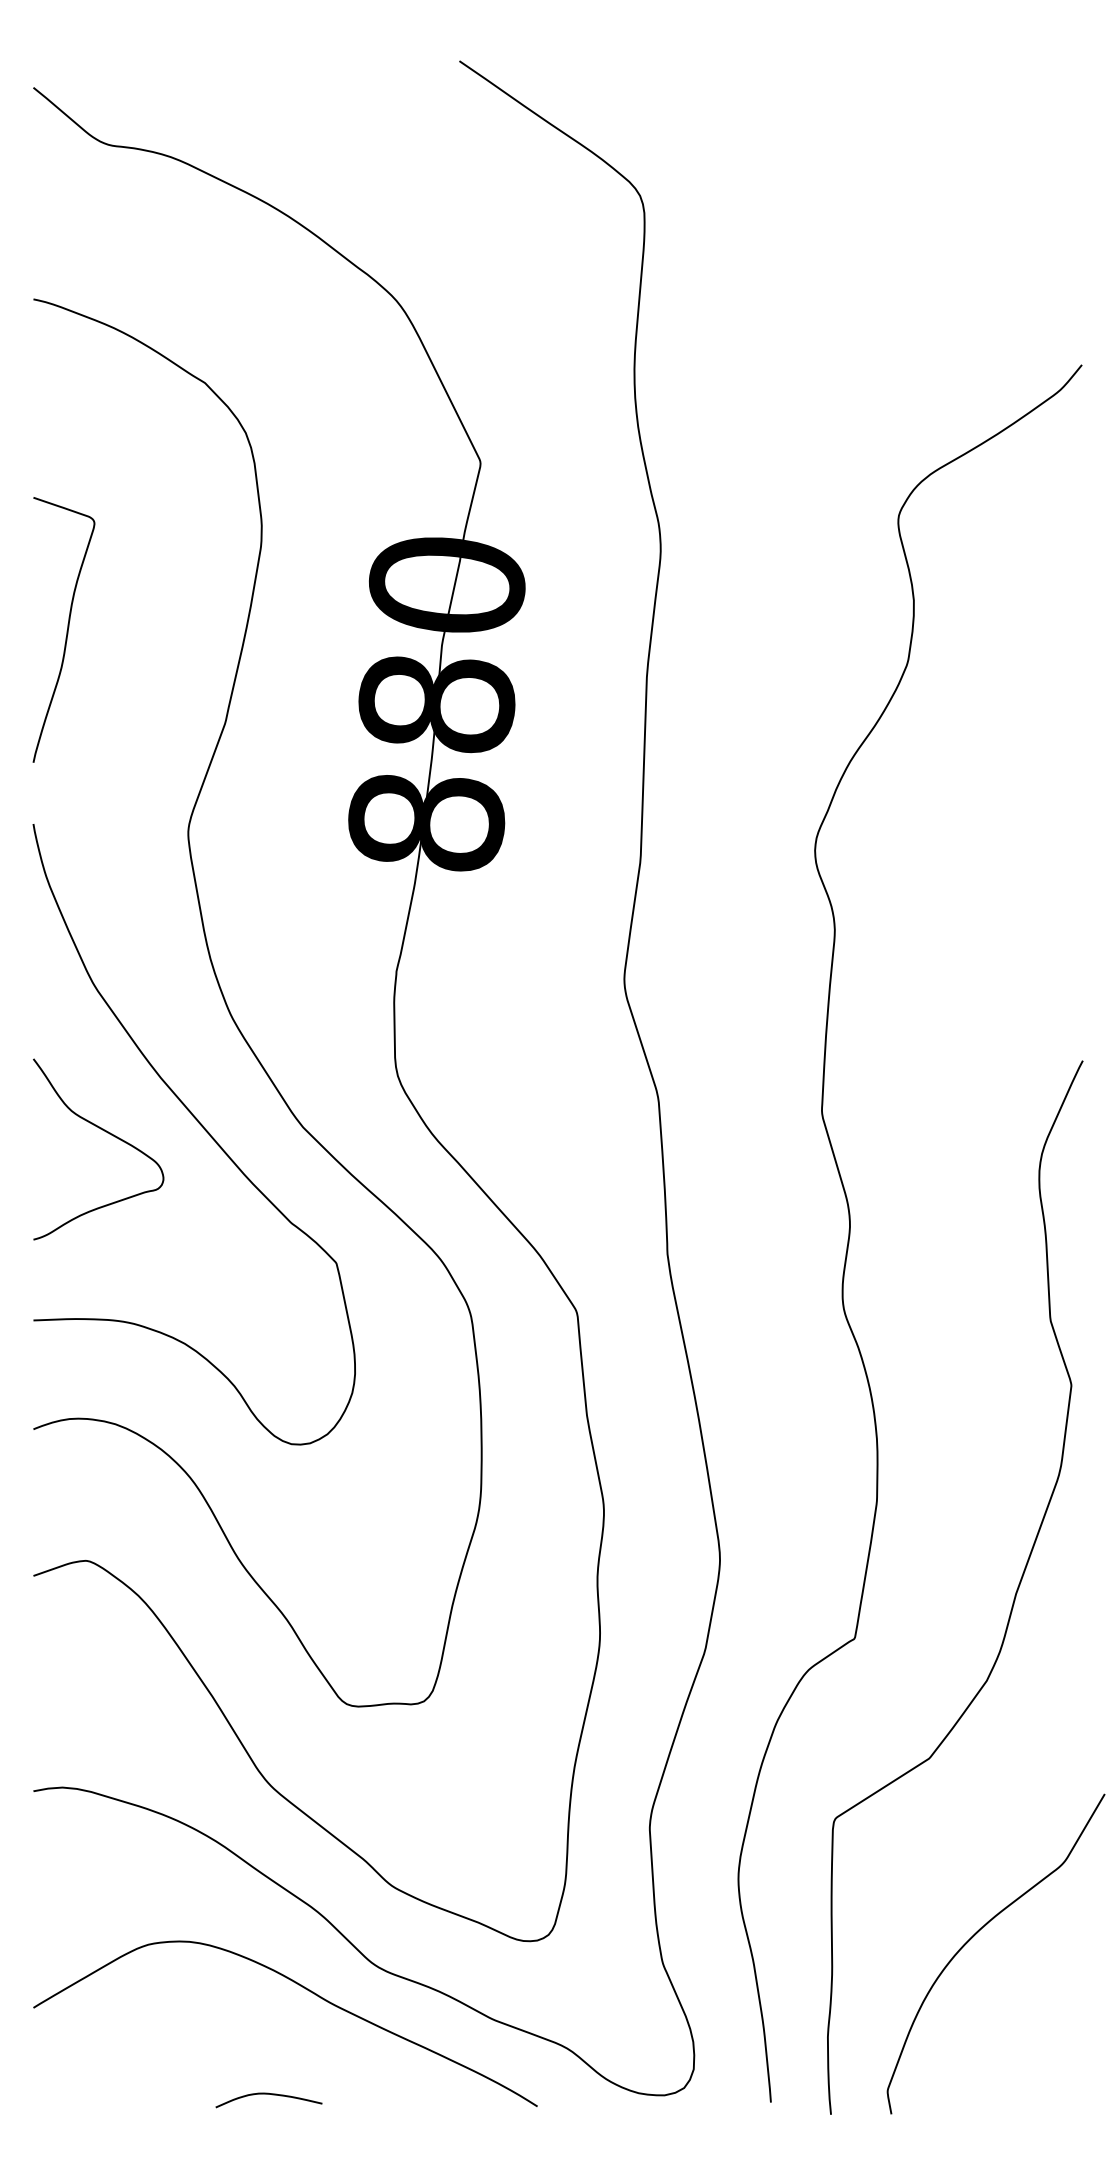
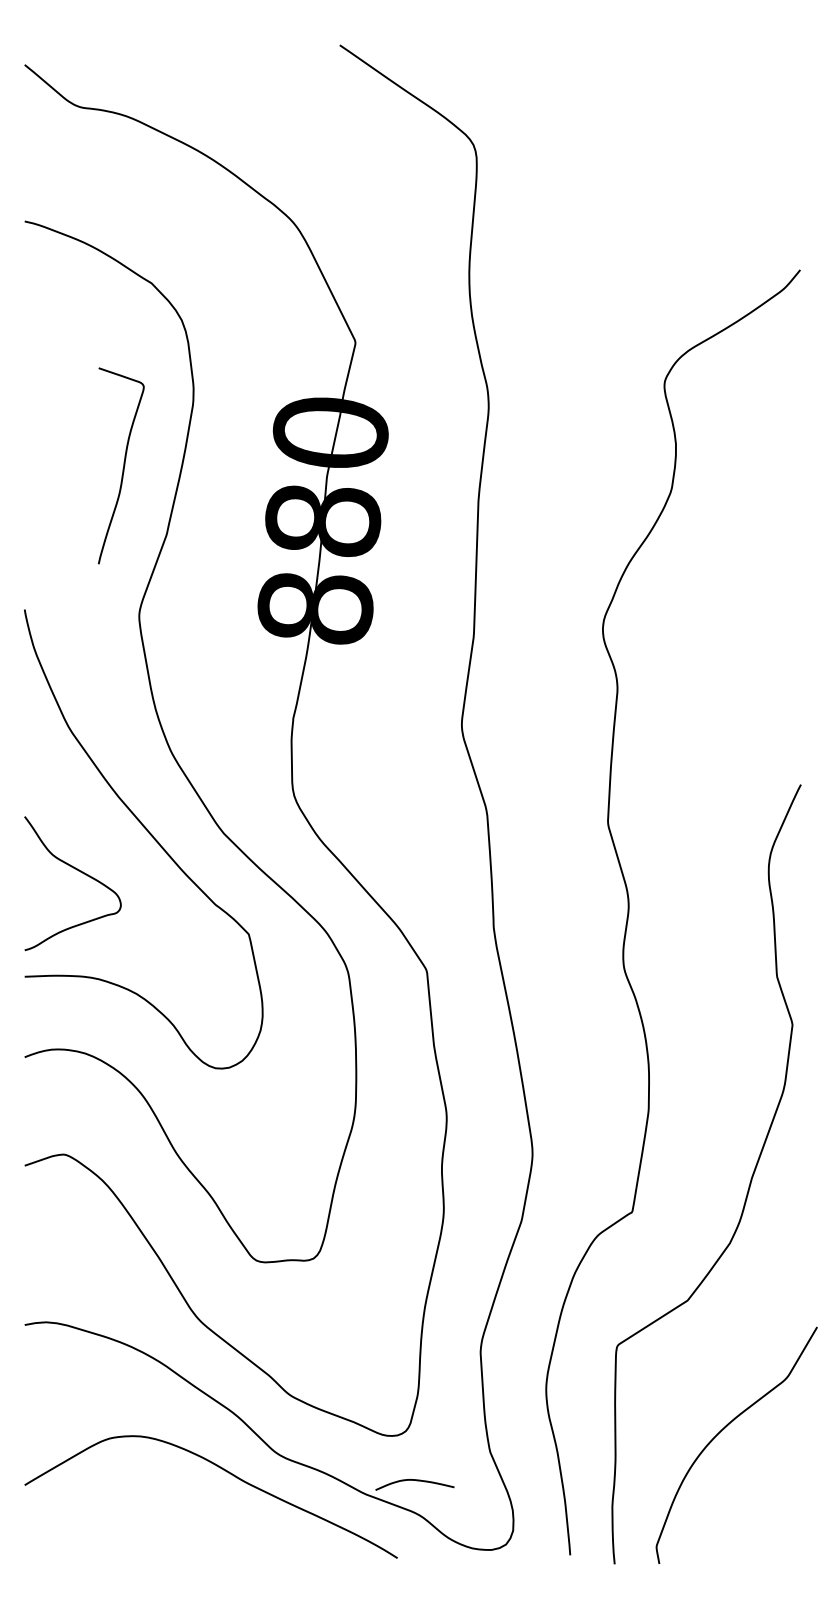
curve: (66, 630) -> (123, 466), moved
curve: (107, 1133) -> (79, 871), moved
curve: (268, 2094) -> (414, 1480), moved

